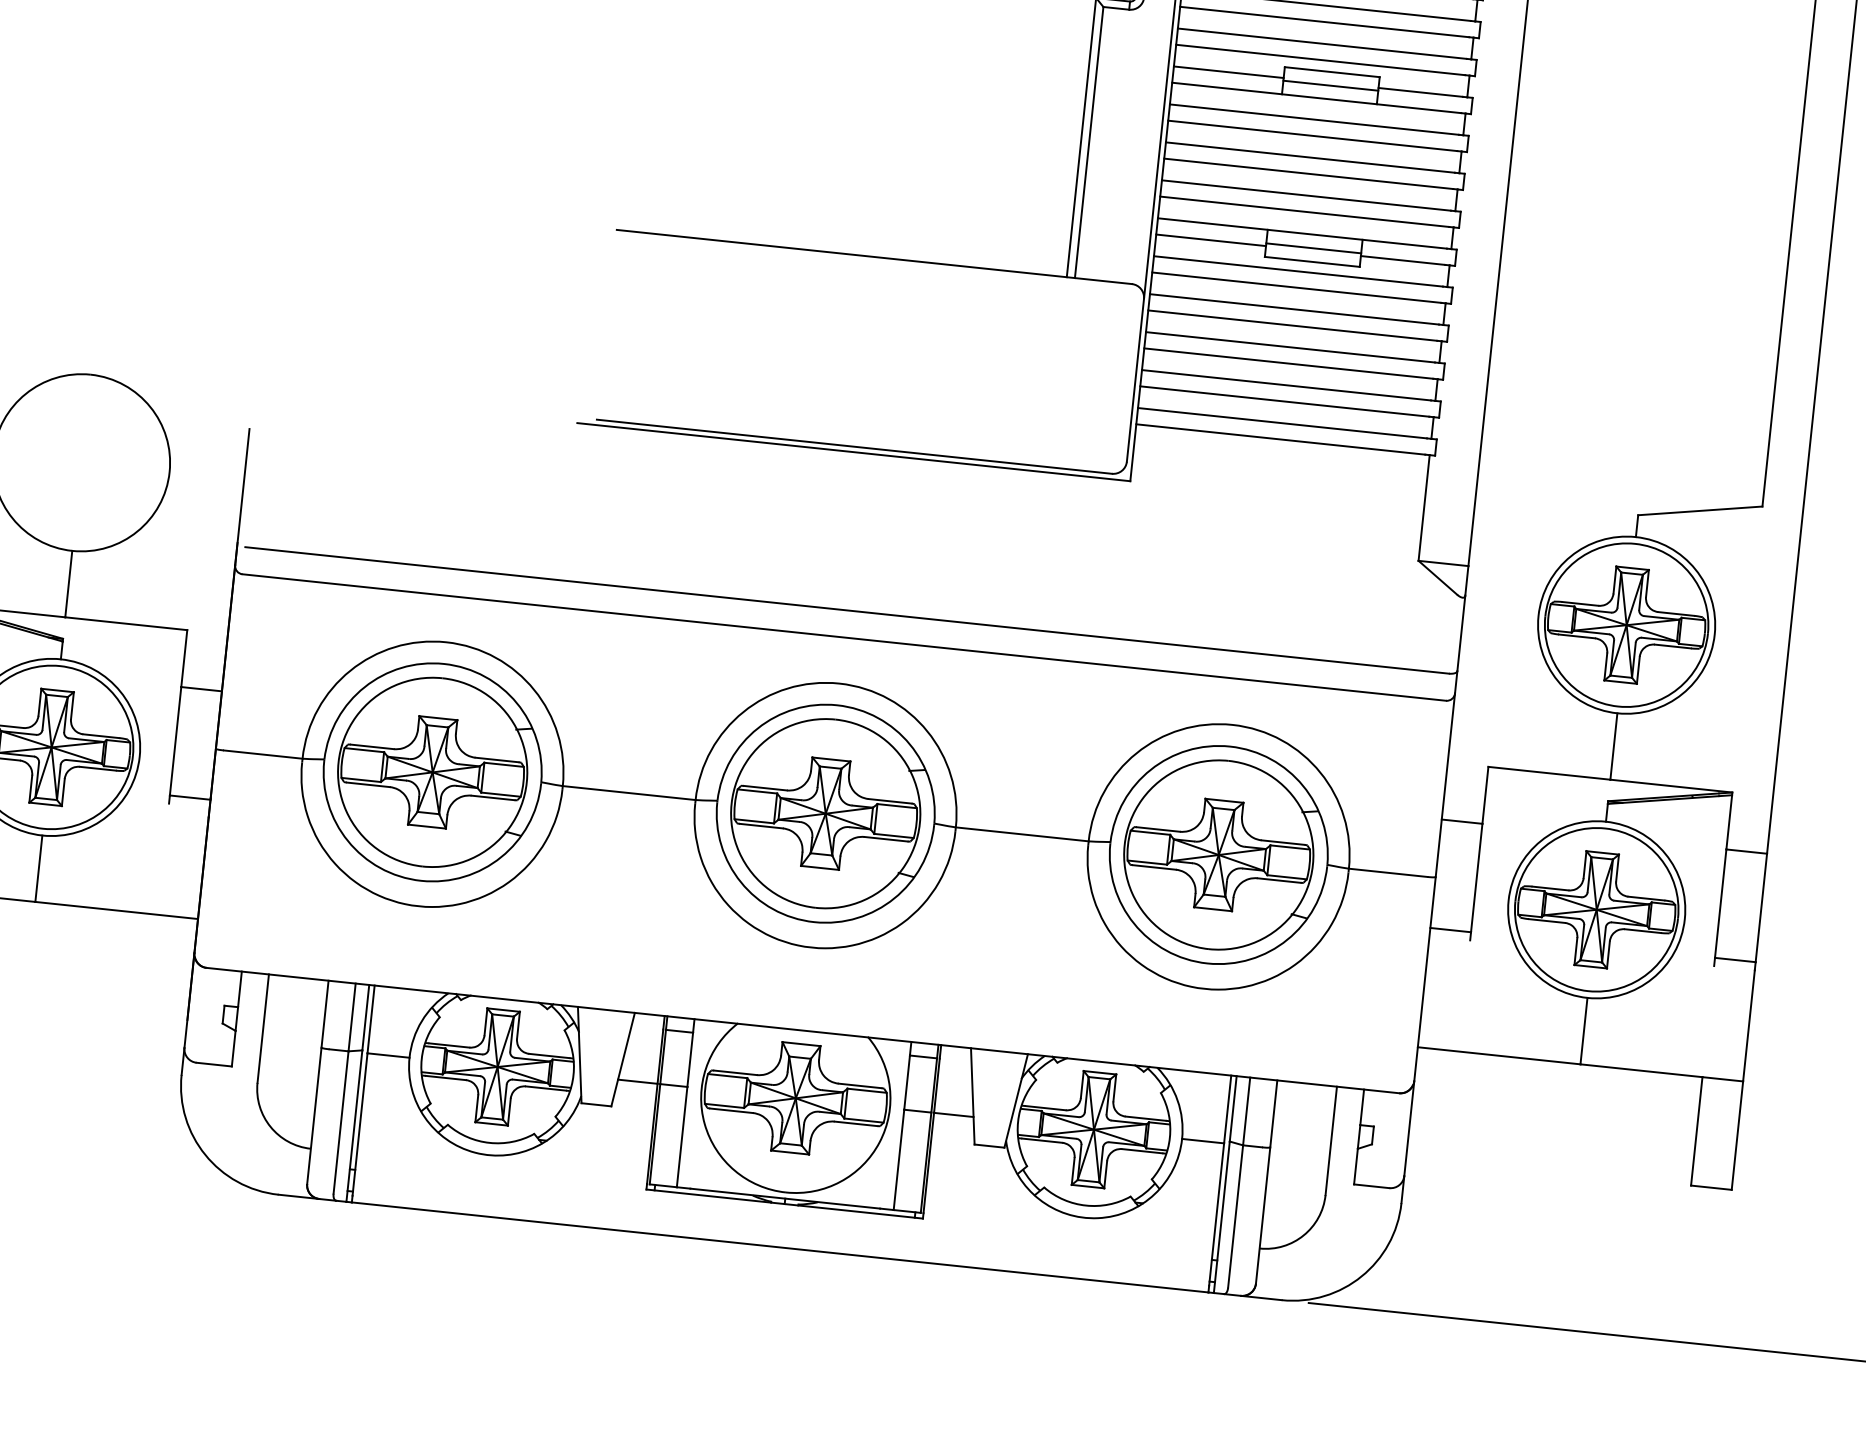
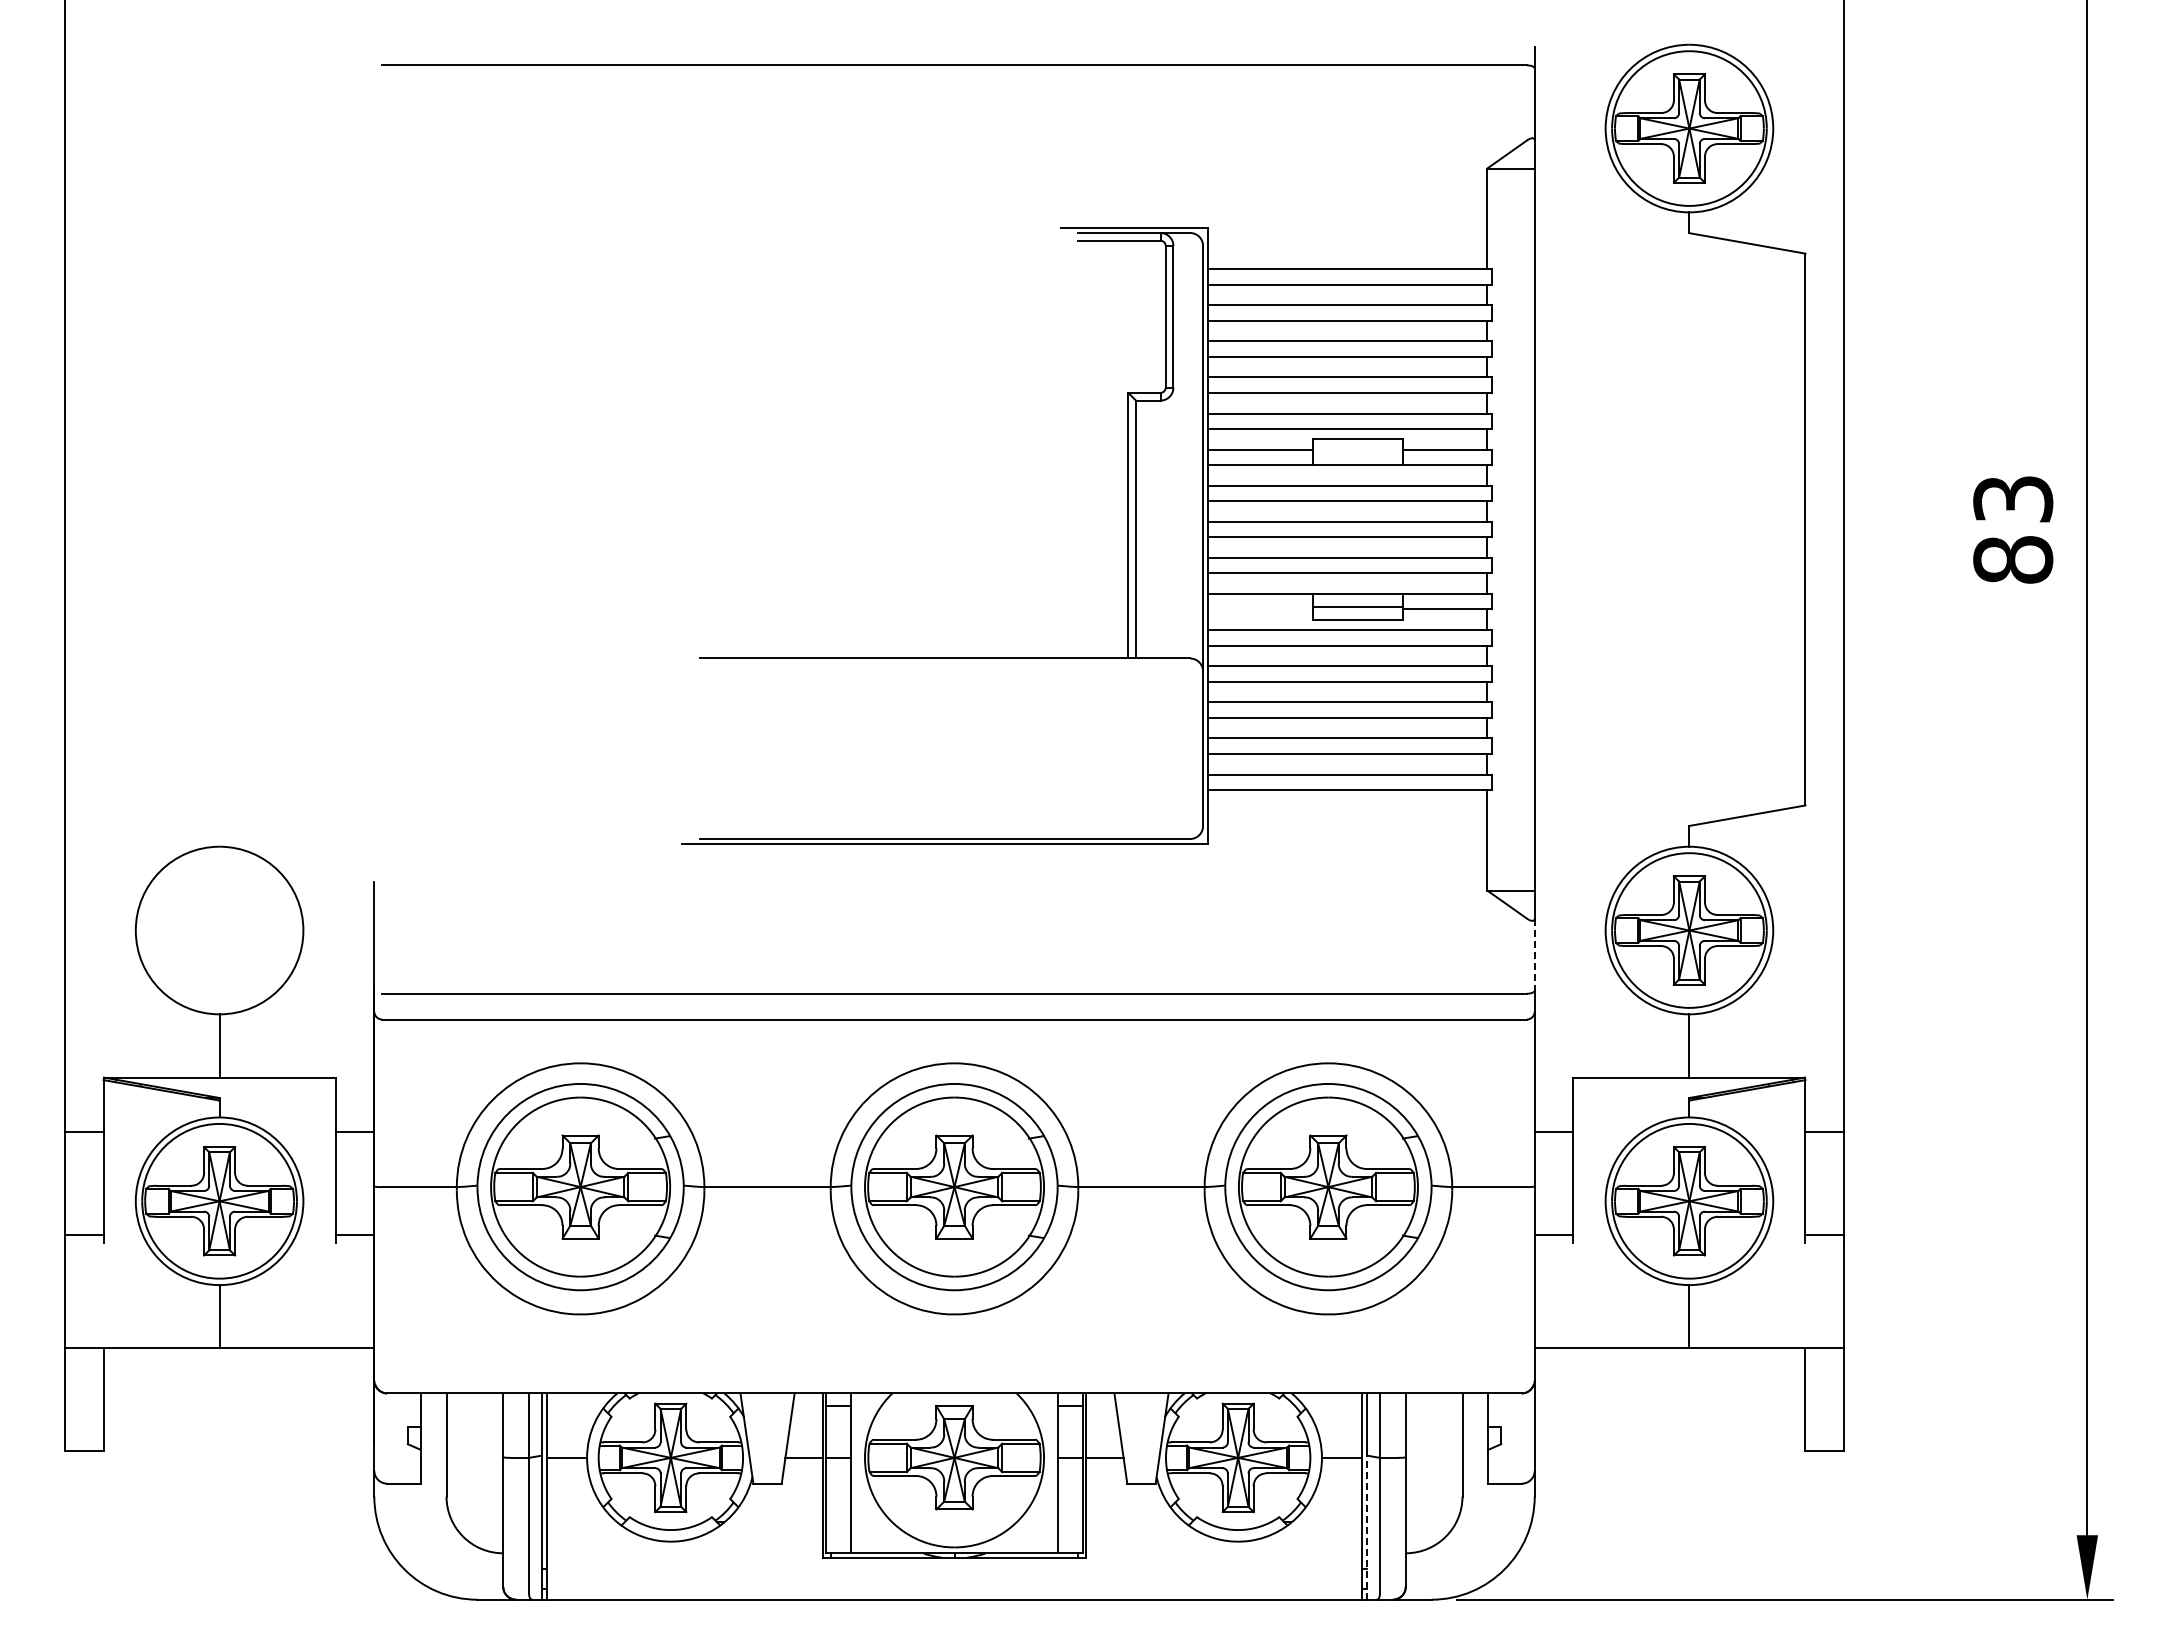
line: (1330, 86) -> (1357, 452), removed
line: (1211, 240) -> (1260, 609), removed
line: (1461, 633) -> (1534, 954), solid -> dashed
line: (1222, 1217) -> (1367, 1527), solid -> dashed

